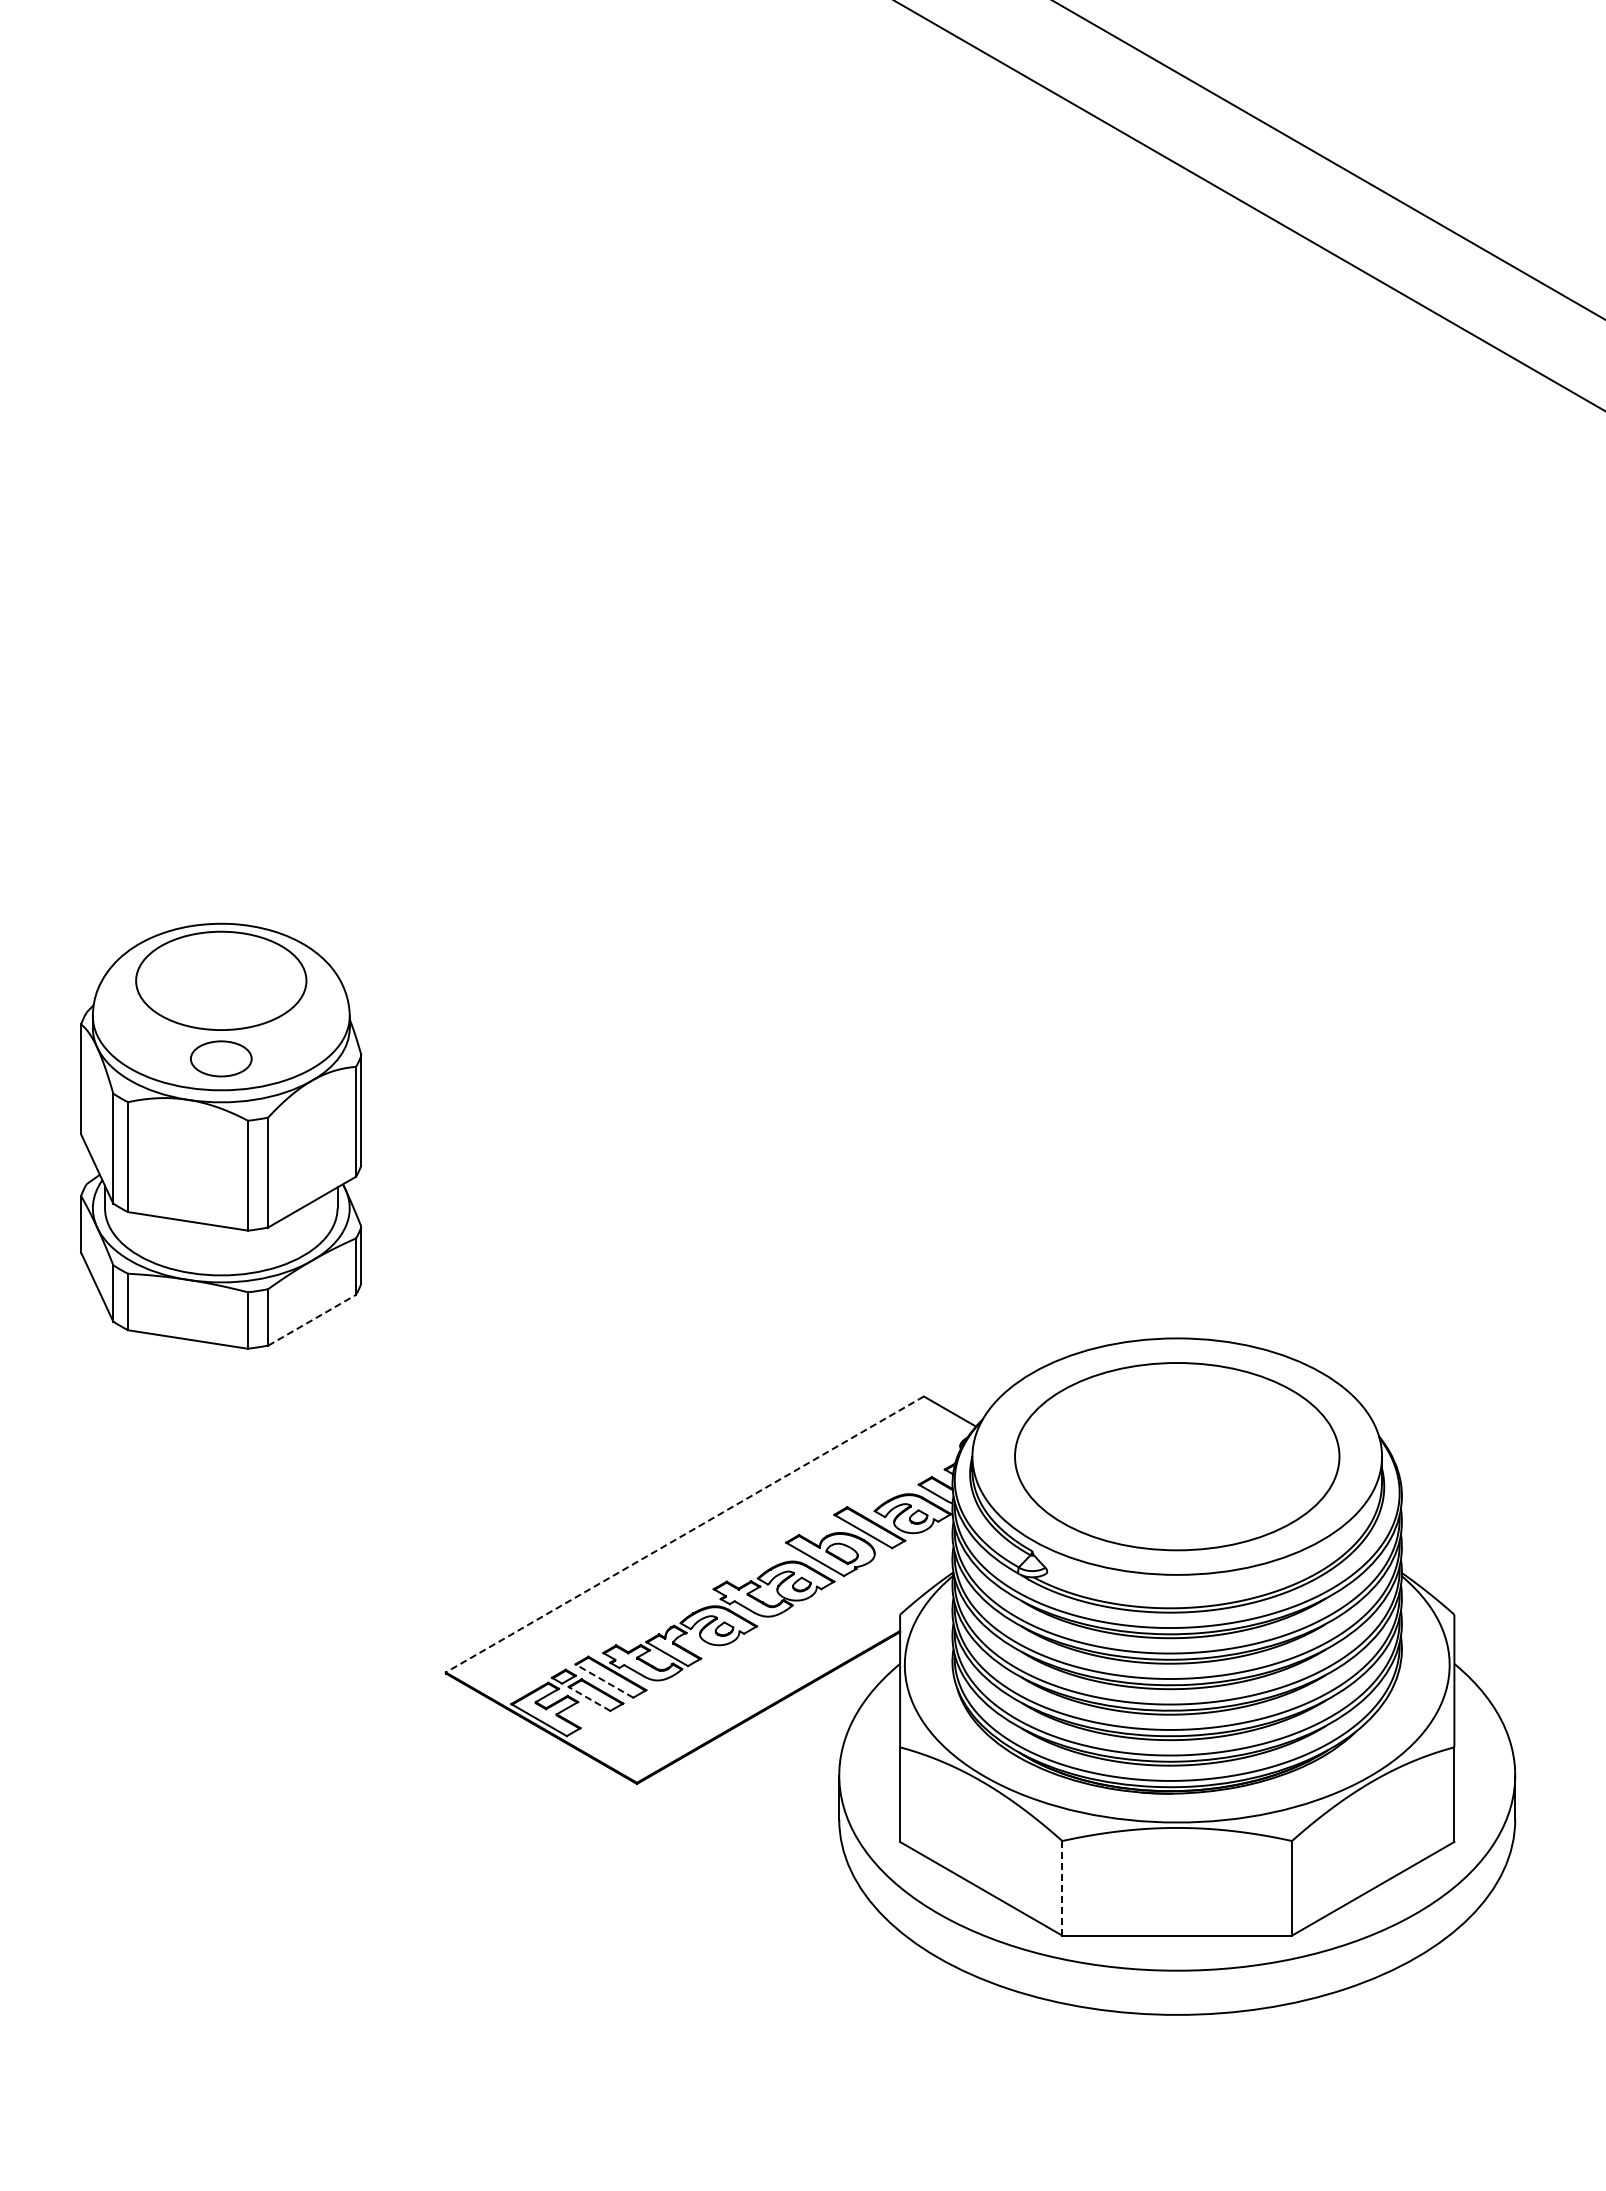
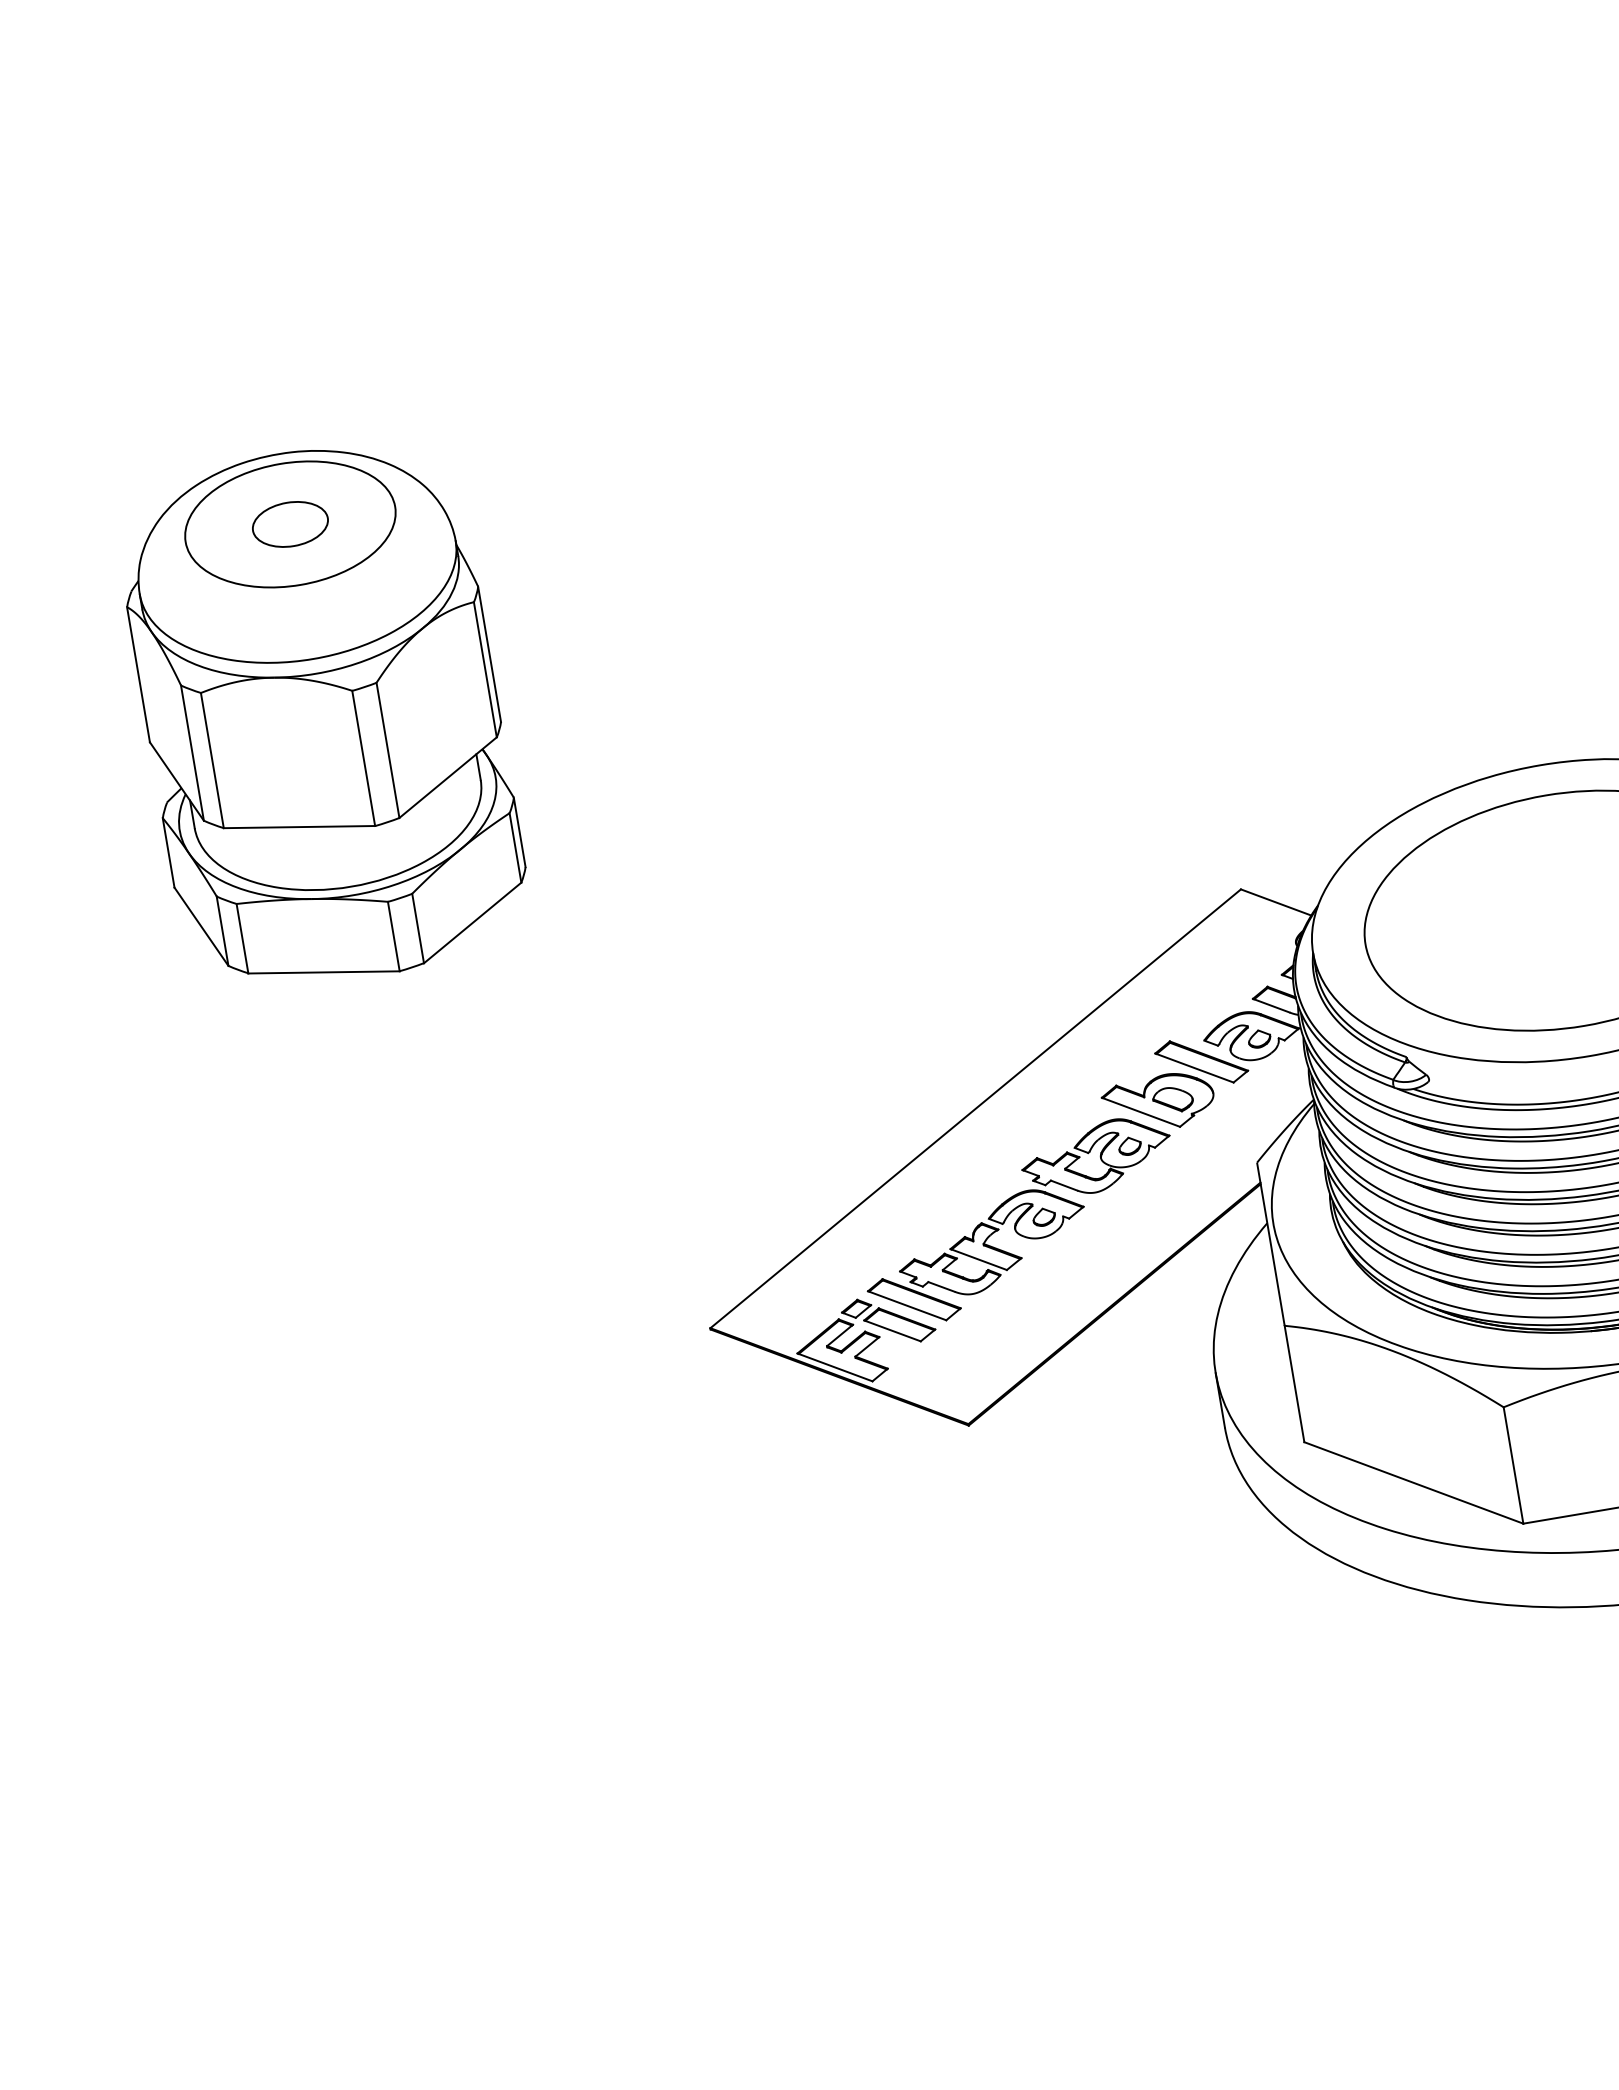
part: (221, 1058) -> (290, 523), moved
line: (312, 1320) -> (473, 923), dashed -> solid
line: (684, 1534) -> (975, 1108), dashed -> solid
line: (603, 1680) -> (906, 1305), dashed -> solid
line: (589, 1698) -> (892, 1330), dashed -> solid
line: (1062, 1887) -> (1513, 1464), dashed -> solid

